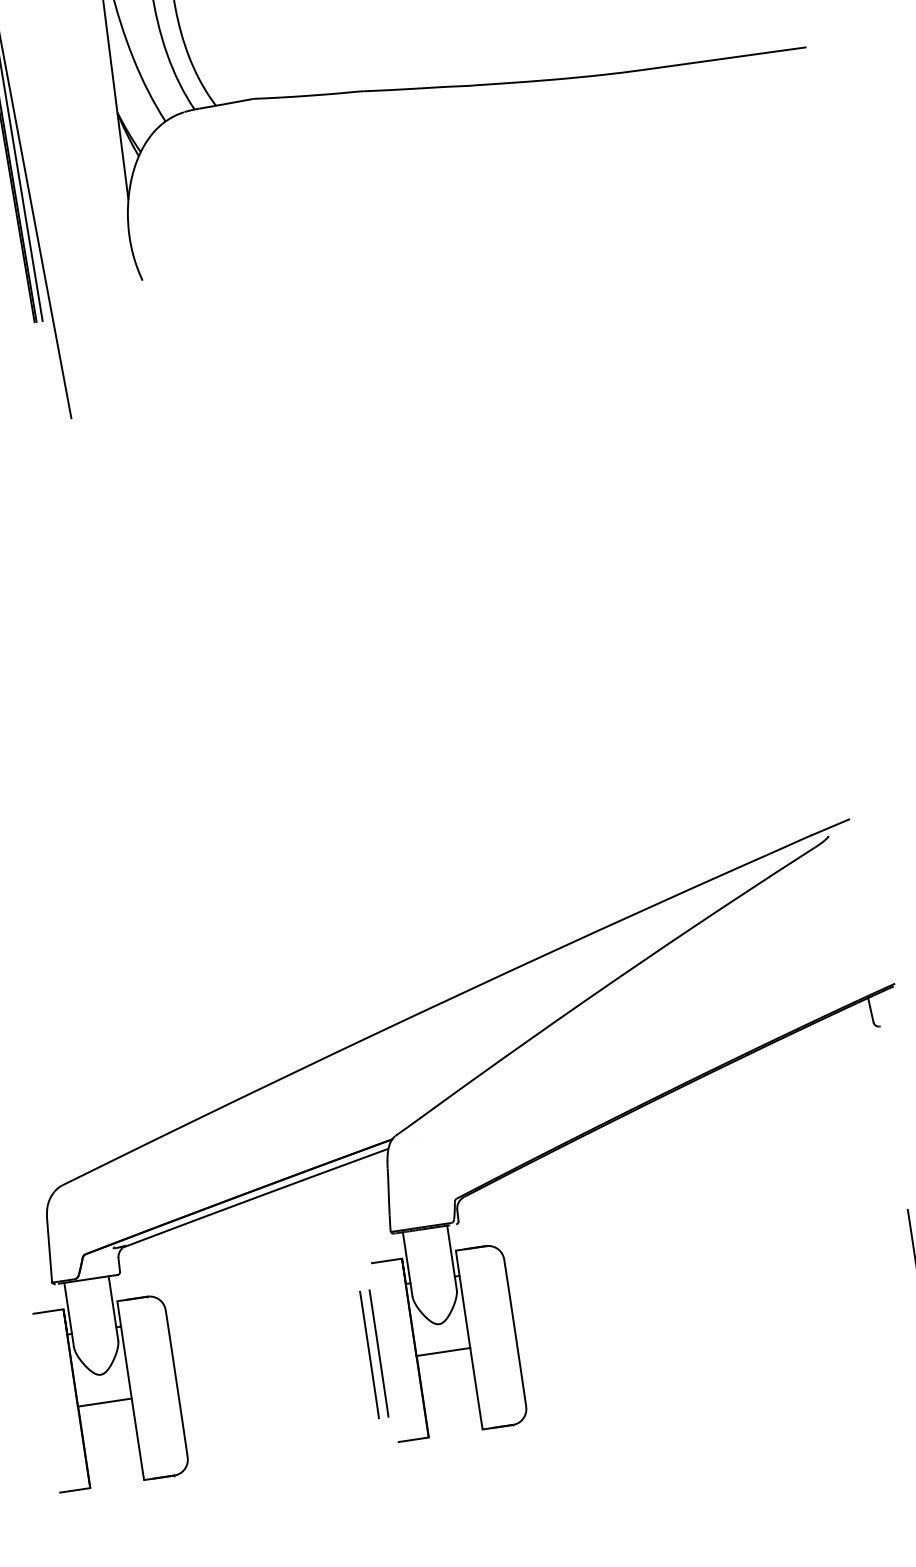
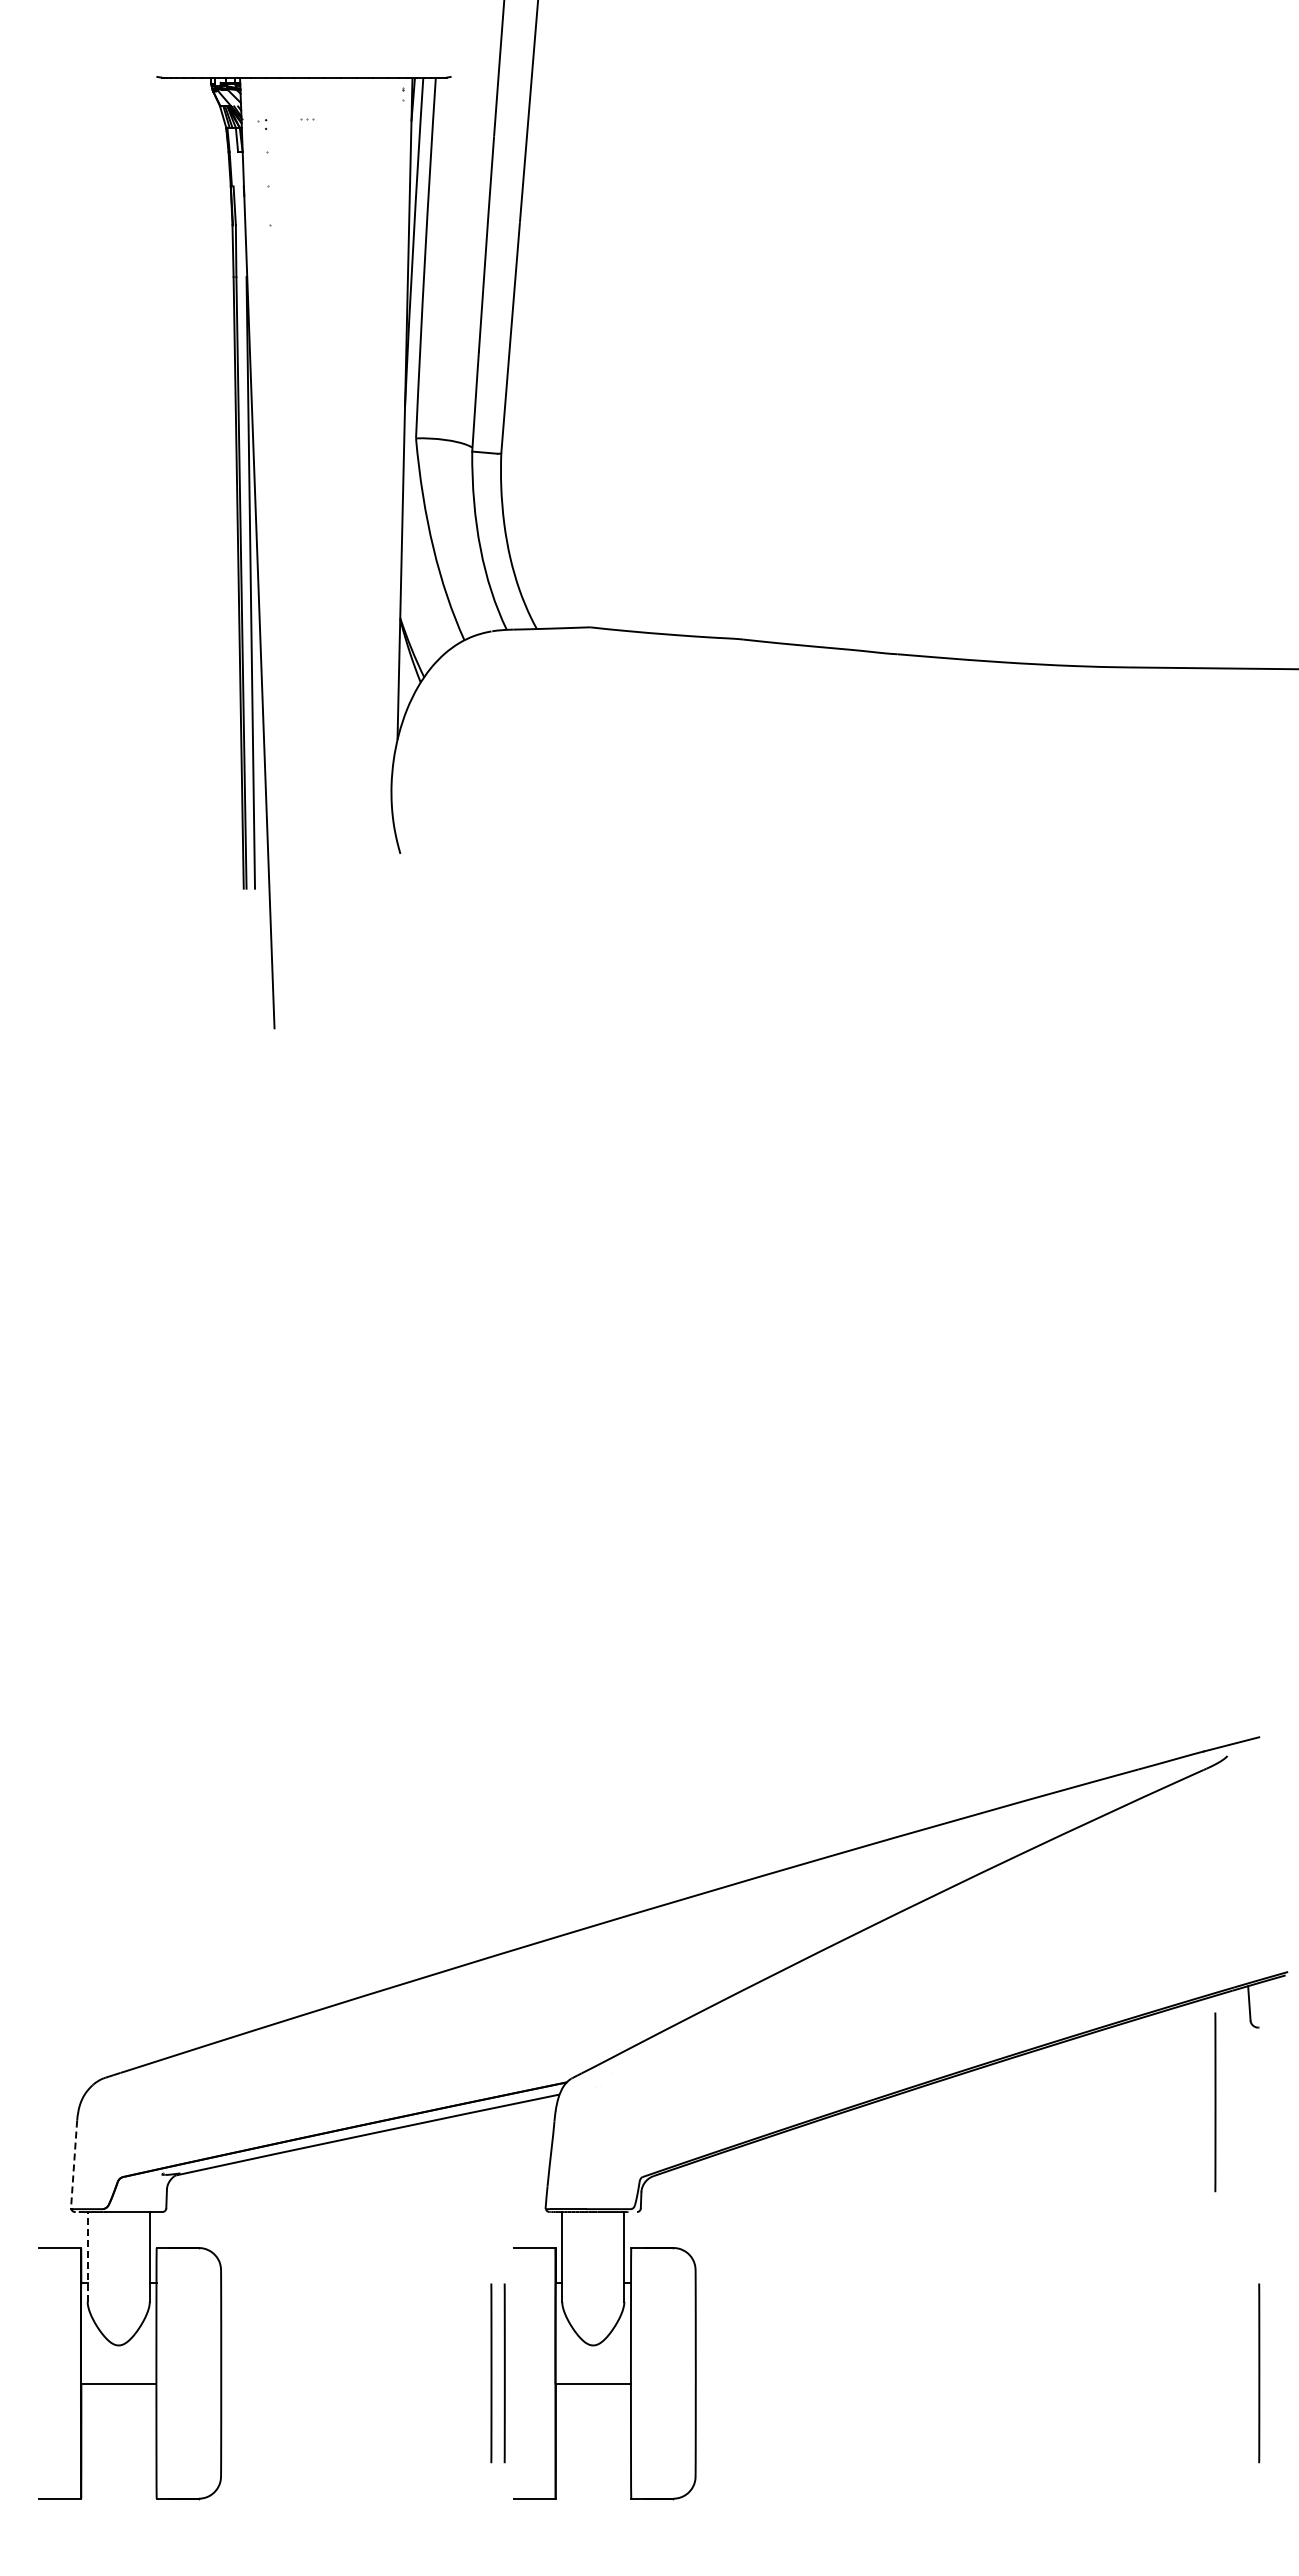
line: (857, 1084) -> (1215, 2102), added
line: (49, 1251) -> (74, 2165), solid -> dashed
line: (68, 1314) -> (87, 2256), solid -> dashed

